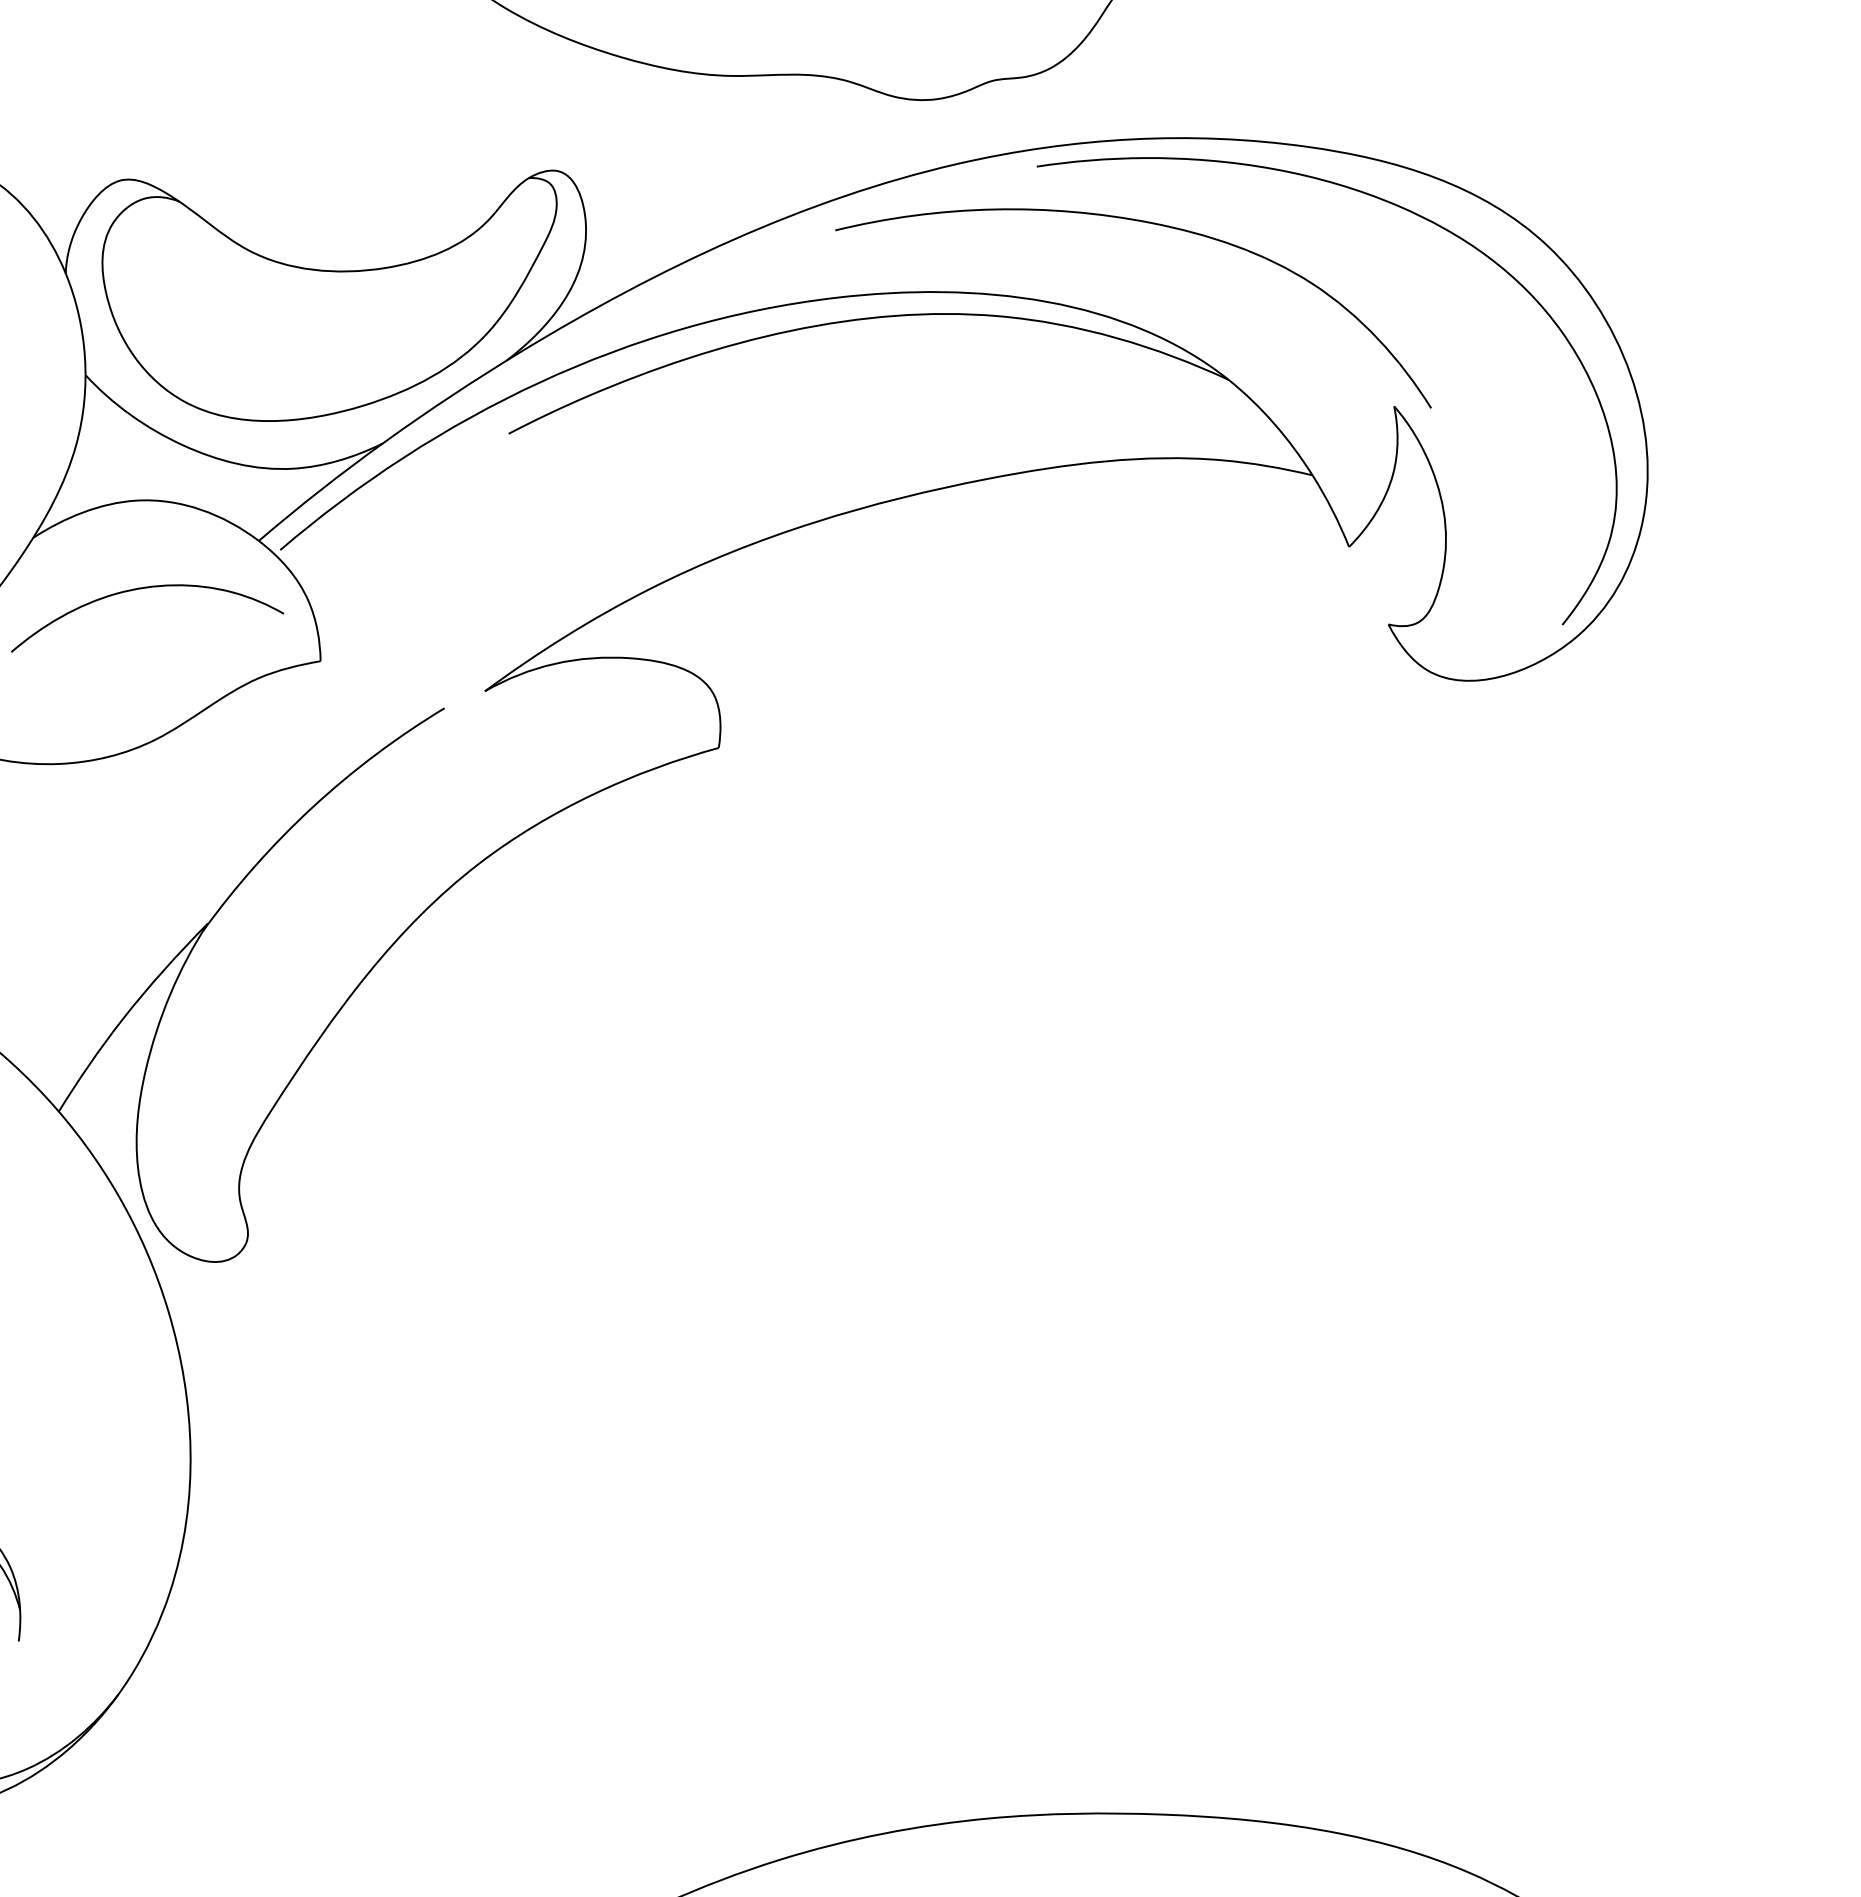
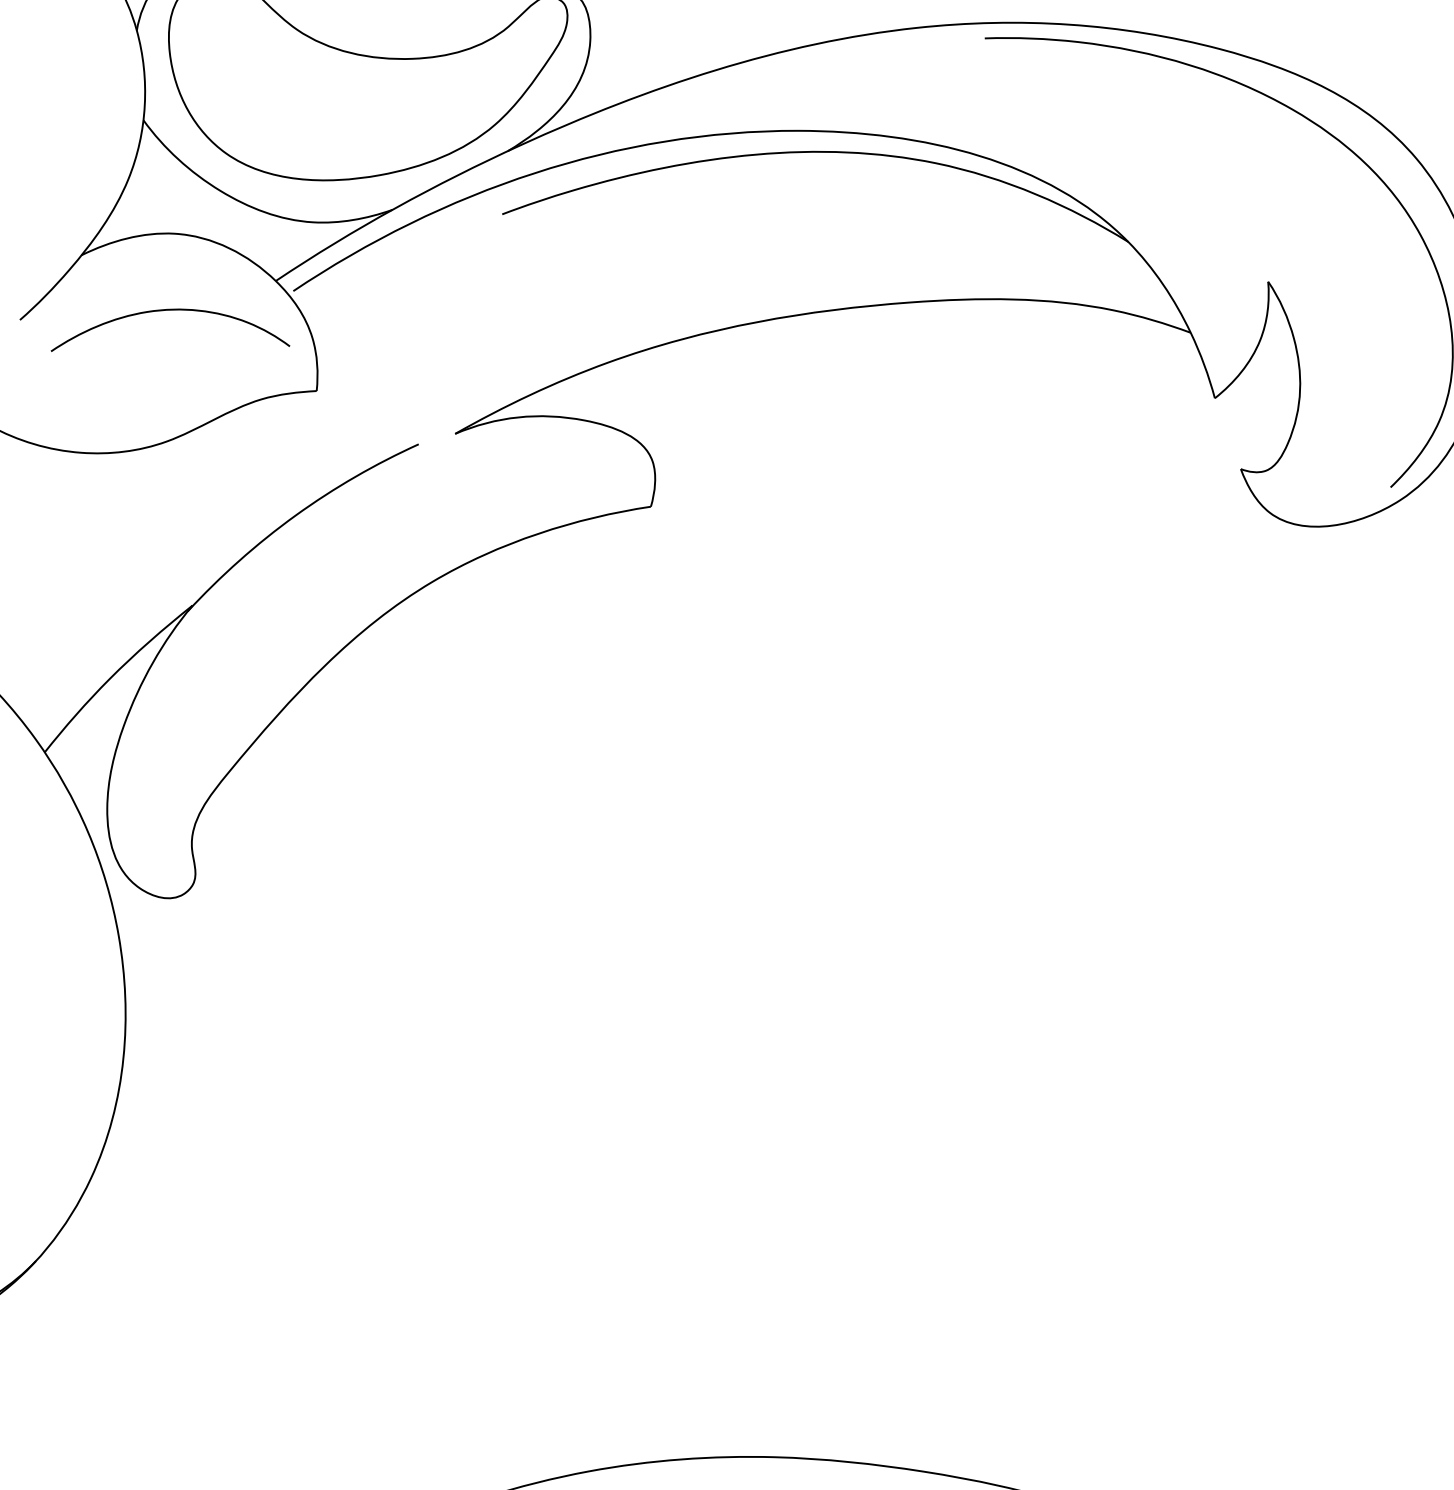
curve: (1152, 224) -> (1078, 100), removed

